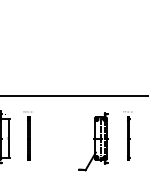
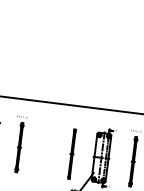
line: (74, 138) -> (71, 153), added

